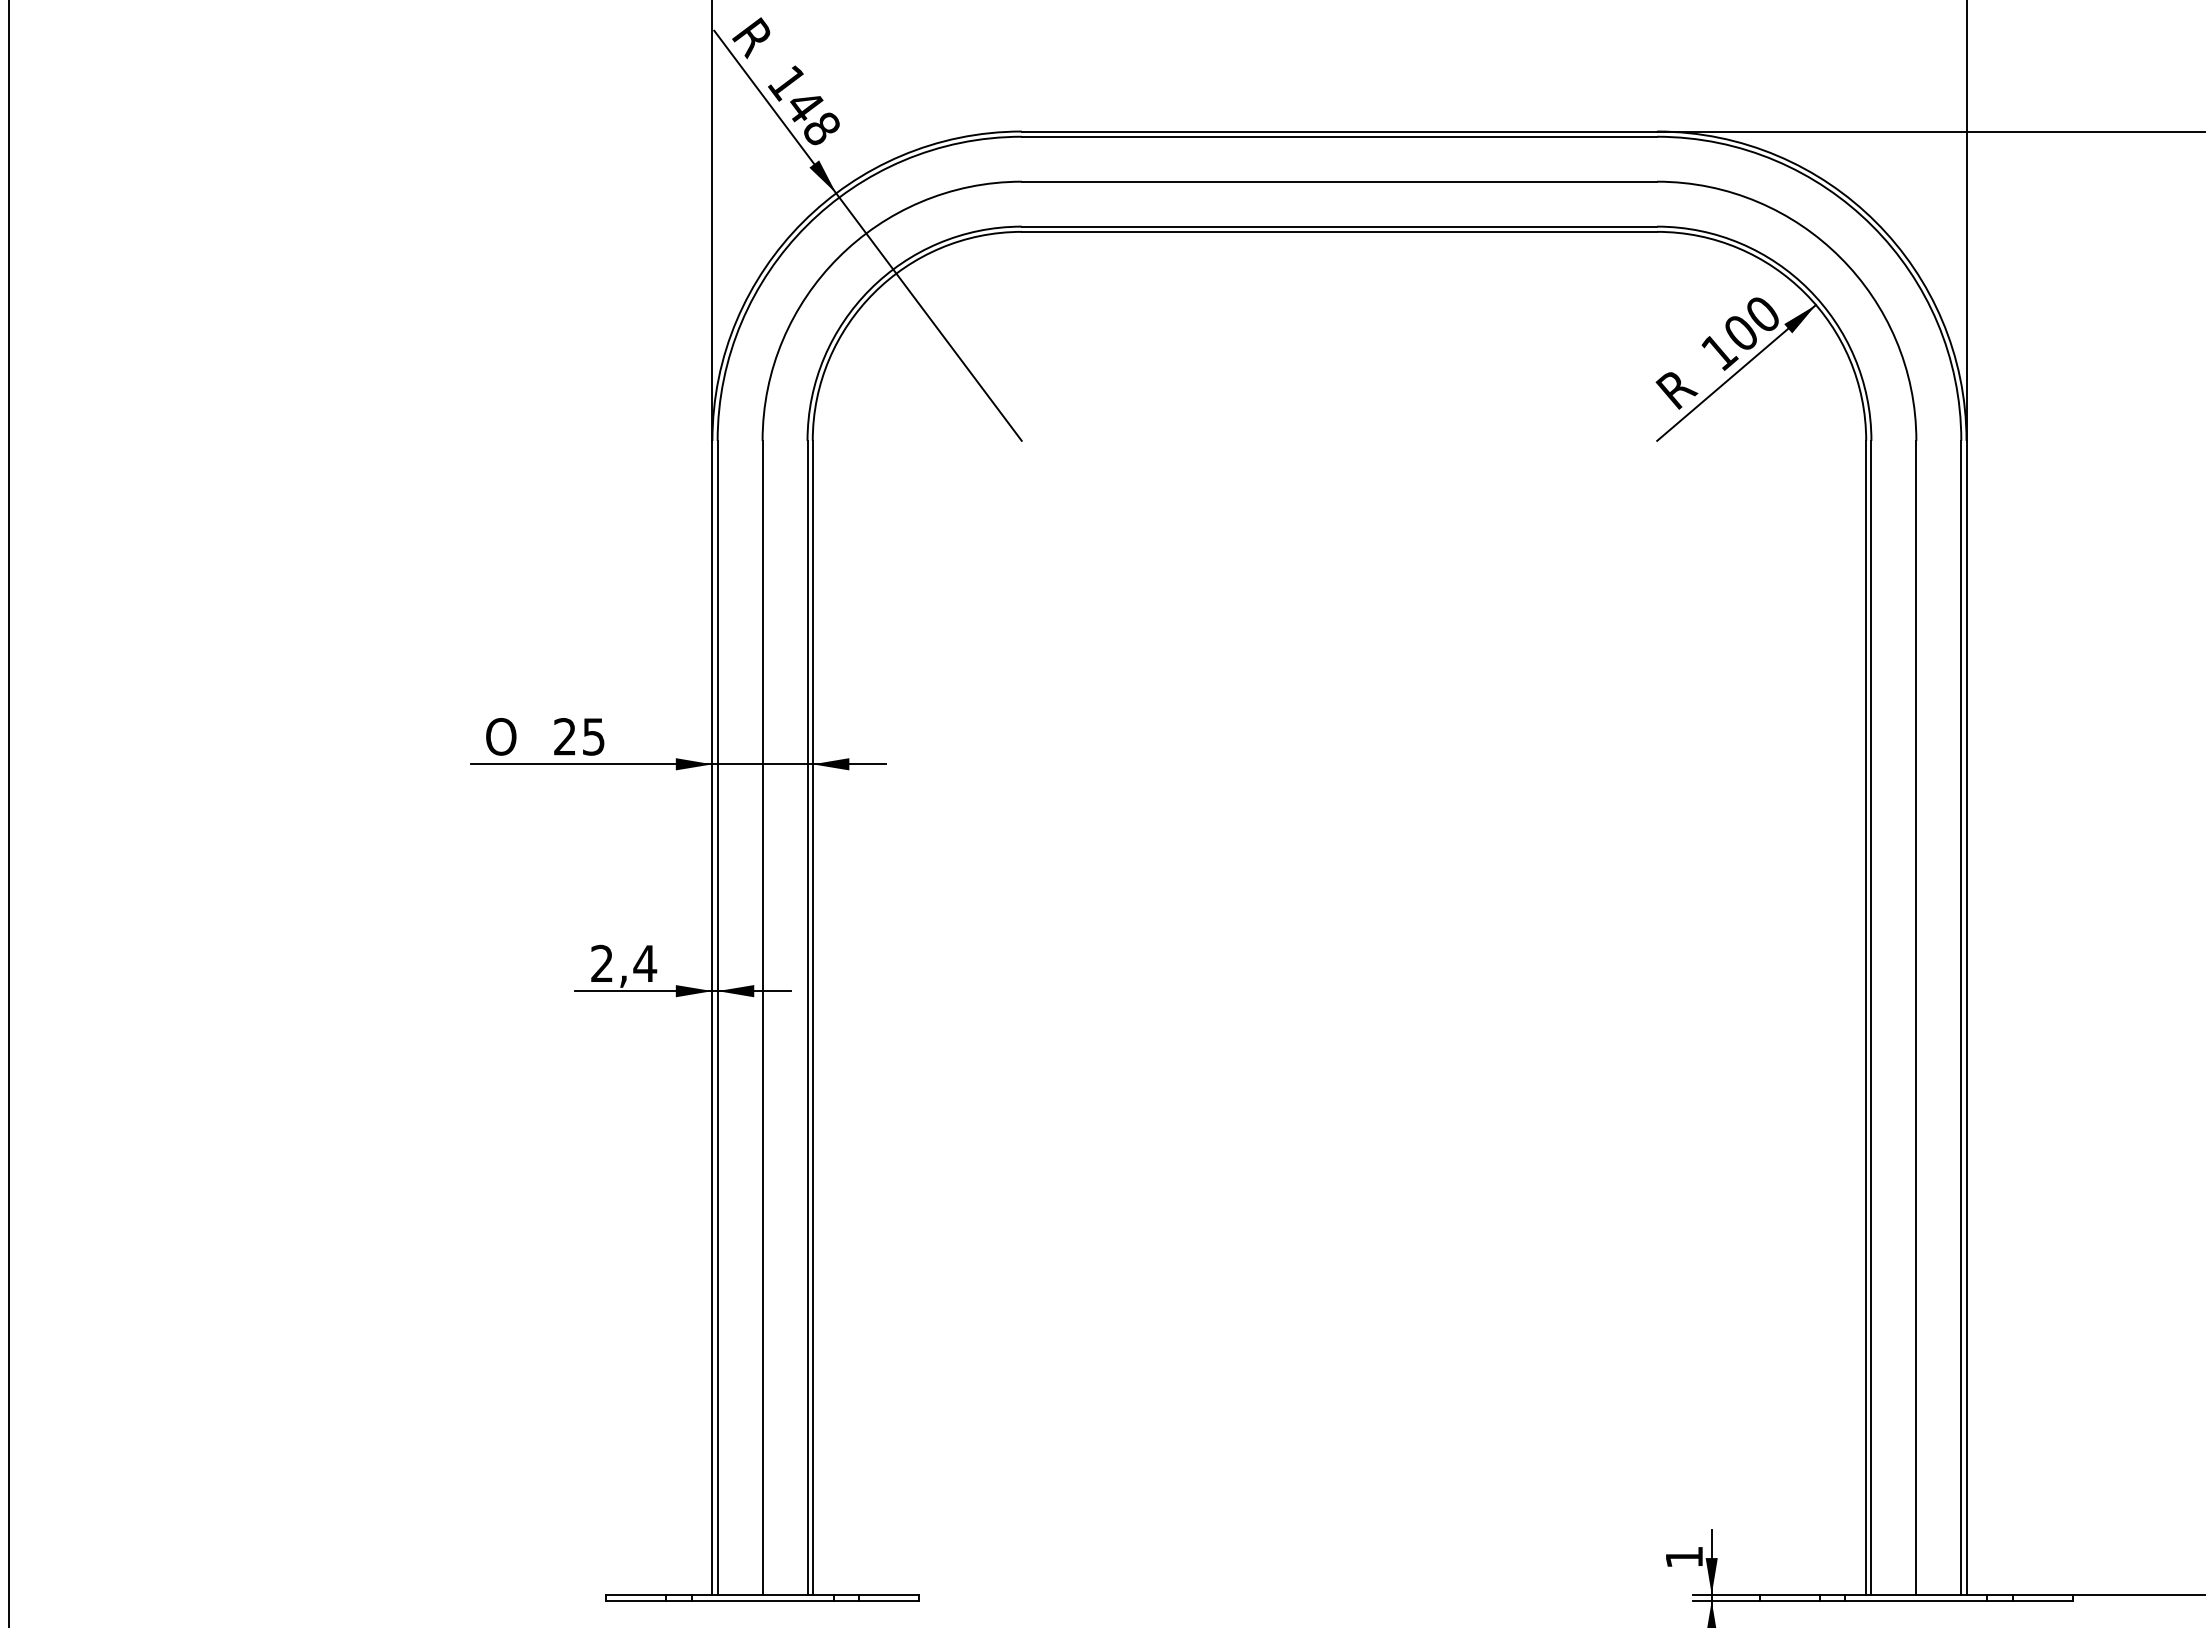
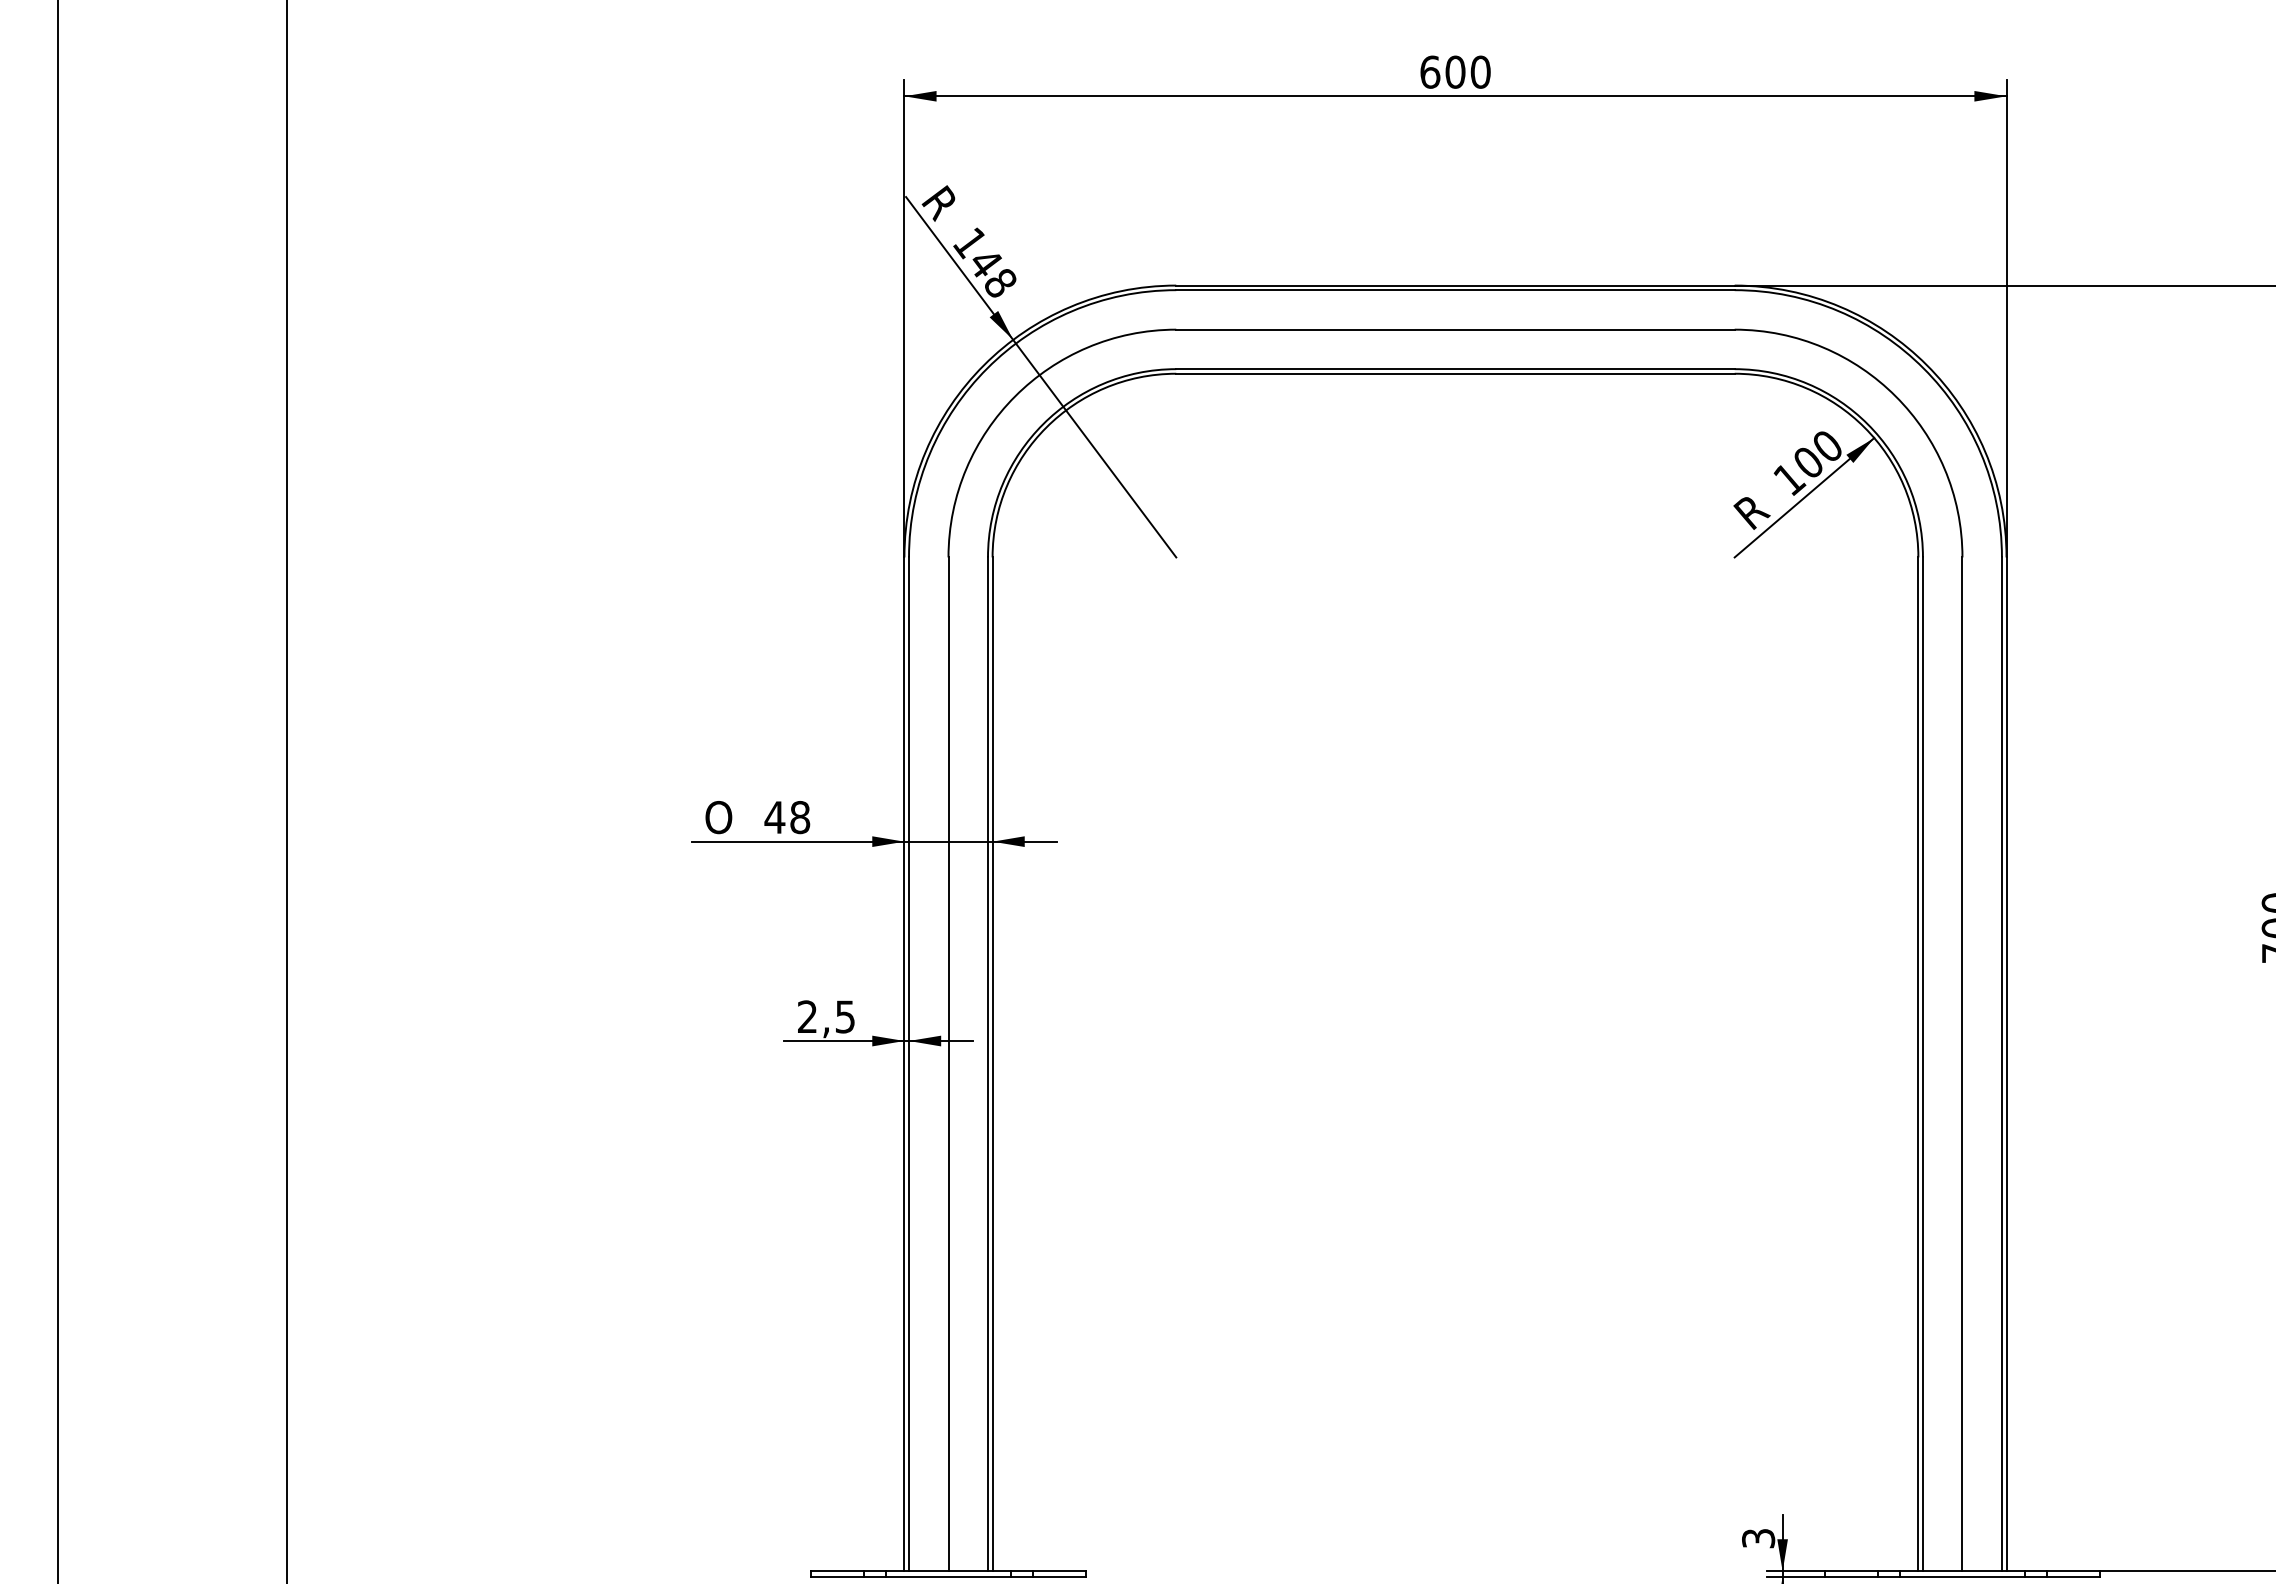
text: (579, 736) -> (787, 817), 25 -> 48
text: (644, 963) -> (844, 1016), 2,4 -> 2,5
text: (1684, 1557) -> (1758, 1538), 1 -> 3

